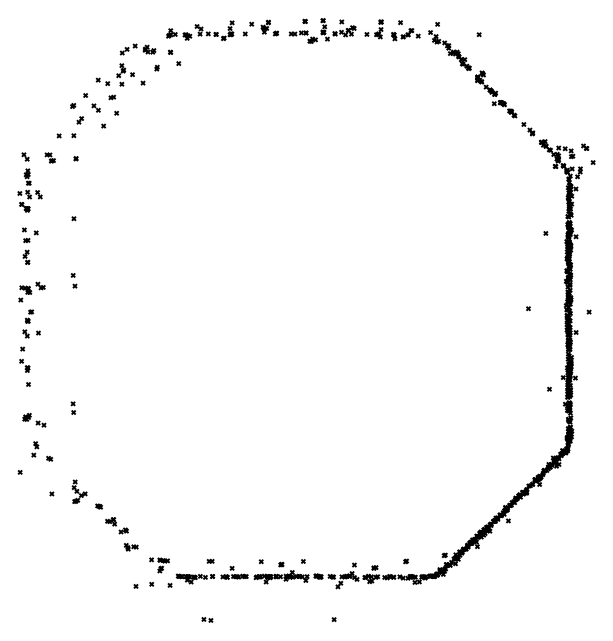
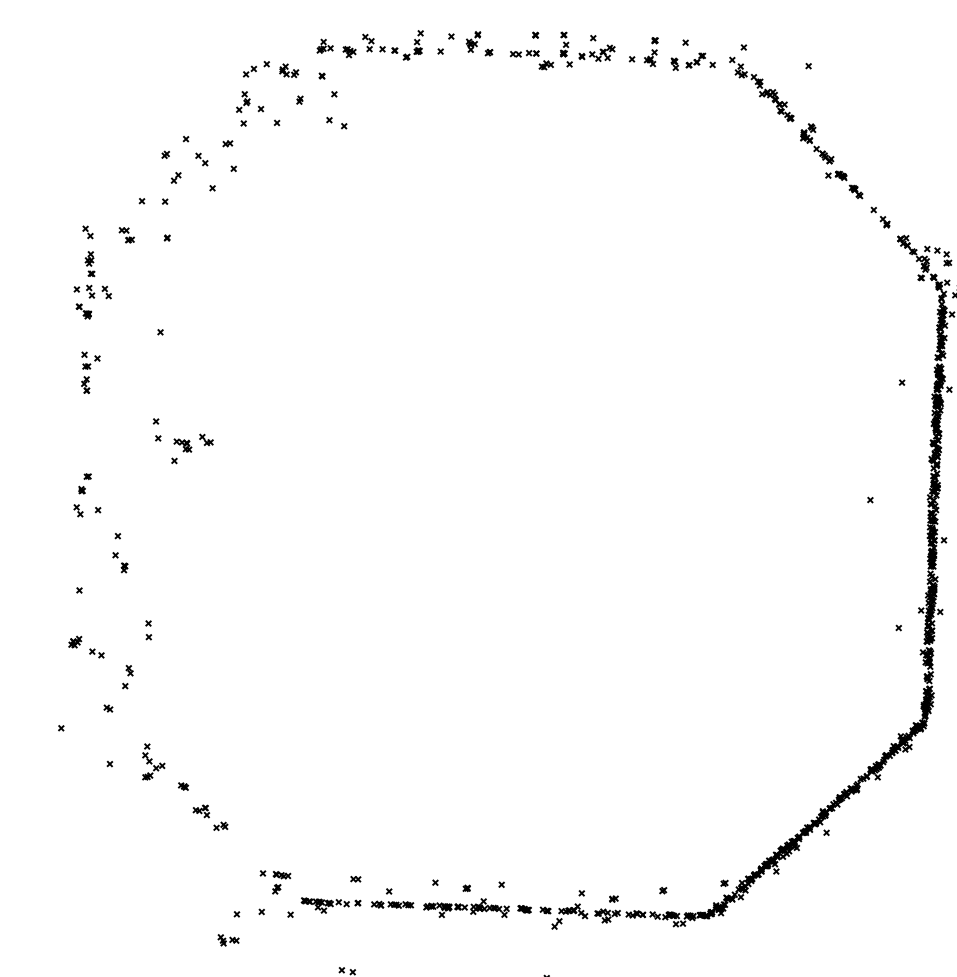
part: (102, 81) -> (336, 122), moved
part: (30, 245) -> (90, 371), size x0.7
part: (31, 291) -> (191, 448), moved
part: (24, 359) -> (120, 552), moved
part: (35, 449) -> (128, 677), moved
part: (130, 547) -> (227, 940), moved

